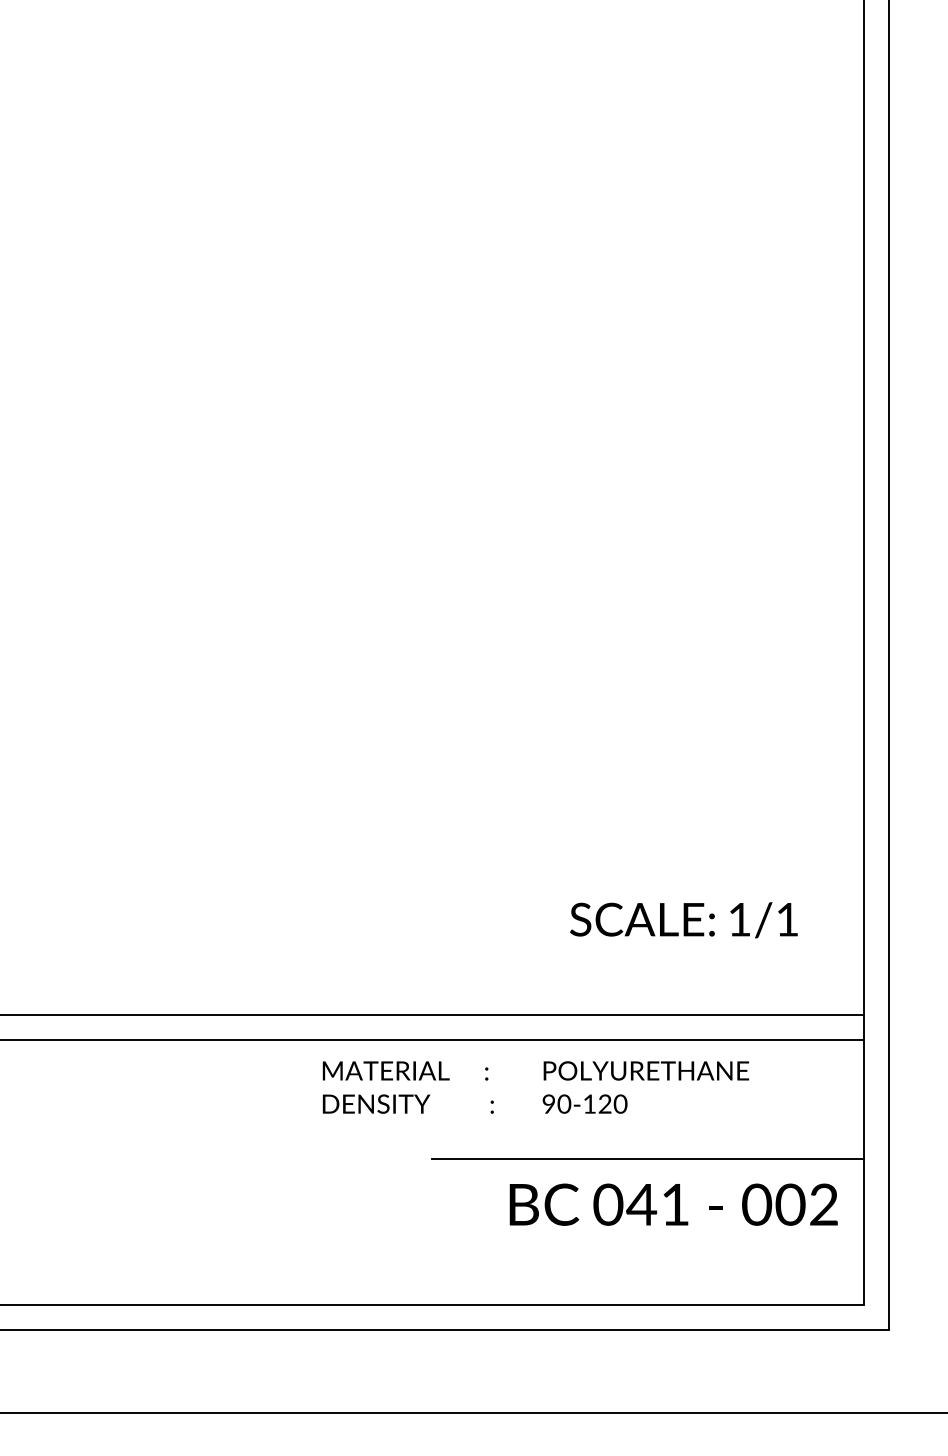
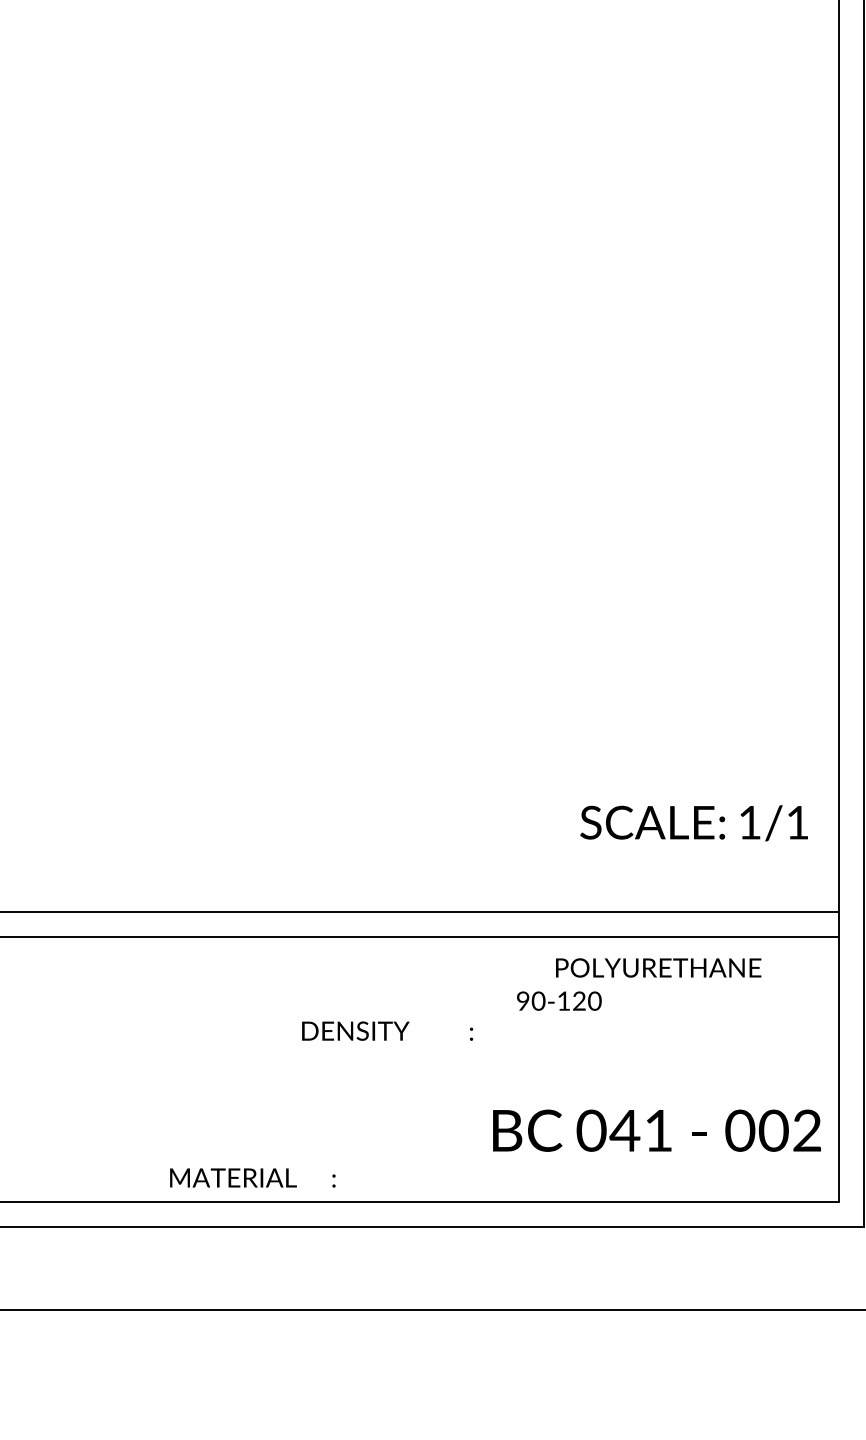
text: (683, 920) -> (693, 823), moved
text: (405, 1070) -> (252, 1177), moved
text: (646, 1070) -> (658, 967), moved
text: (407, 1103) -> (386, 1030), moved
line: (647, 1159) -> (621, 1056), removed
text: (673, 1204) -> (656, 1130), moved

